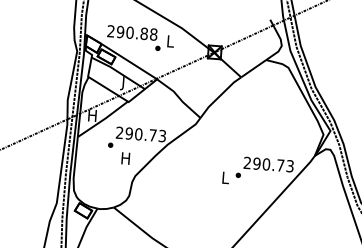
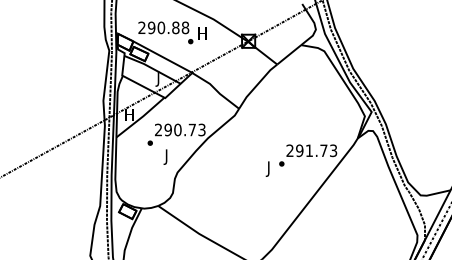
text: (170, 41) -> (202, 33), L -> H
text: (125, 159) -> (166, 156), H -> J
text: (266, 164) -> (309, 150), 290.73 -> 291.73
text: (224, 178) -> (268, 168), L -> J

